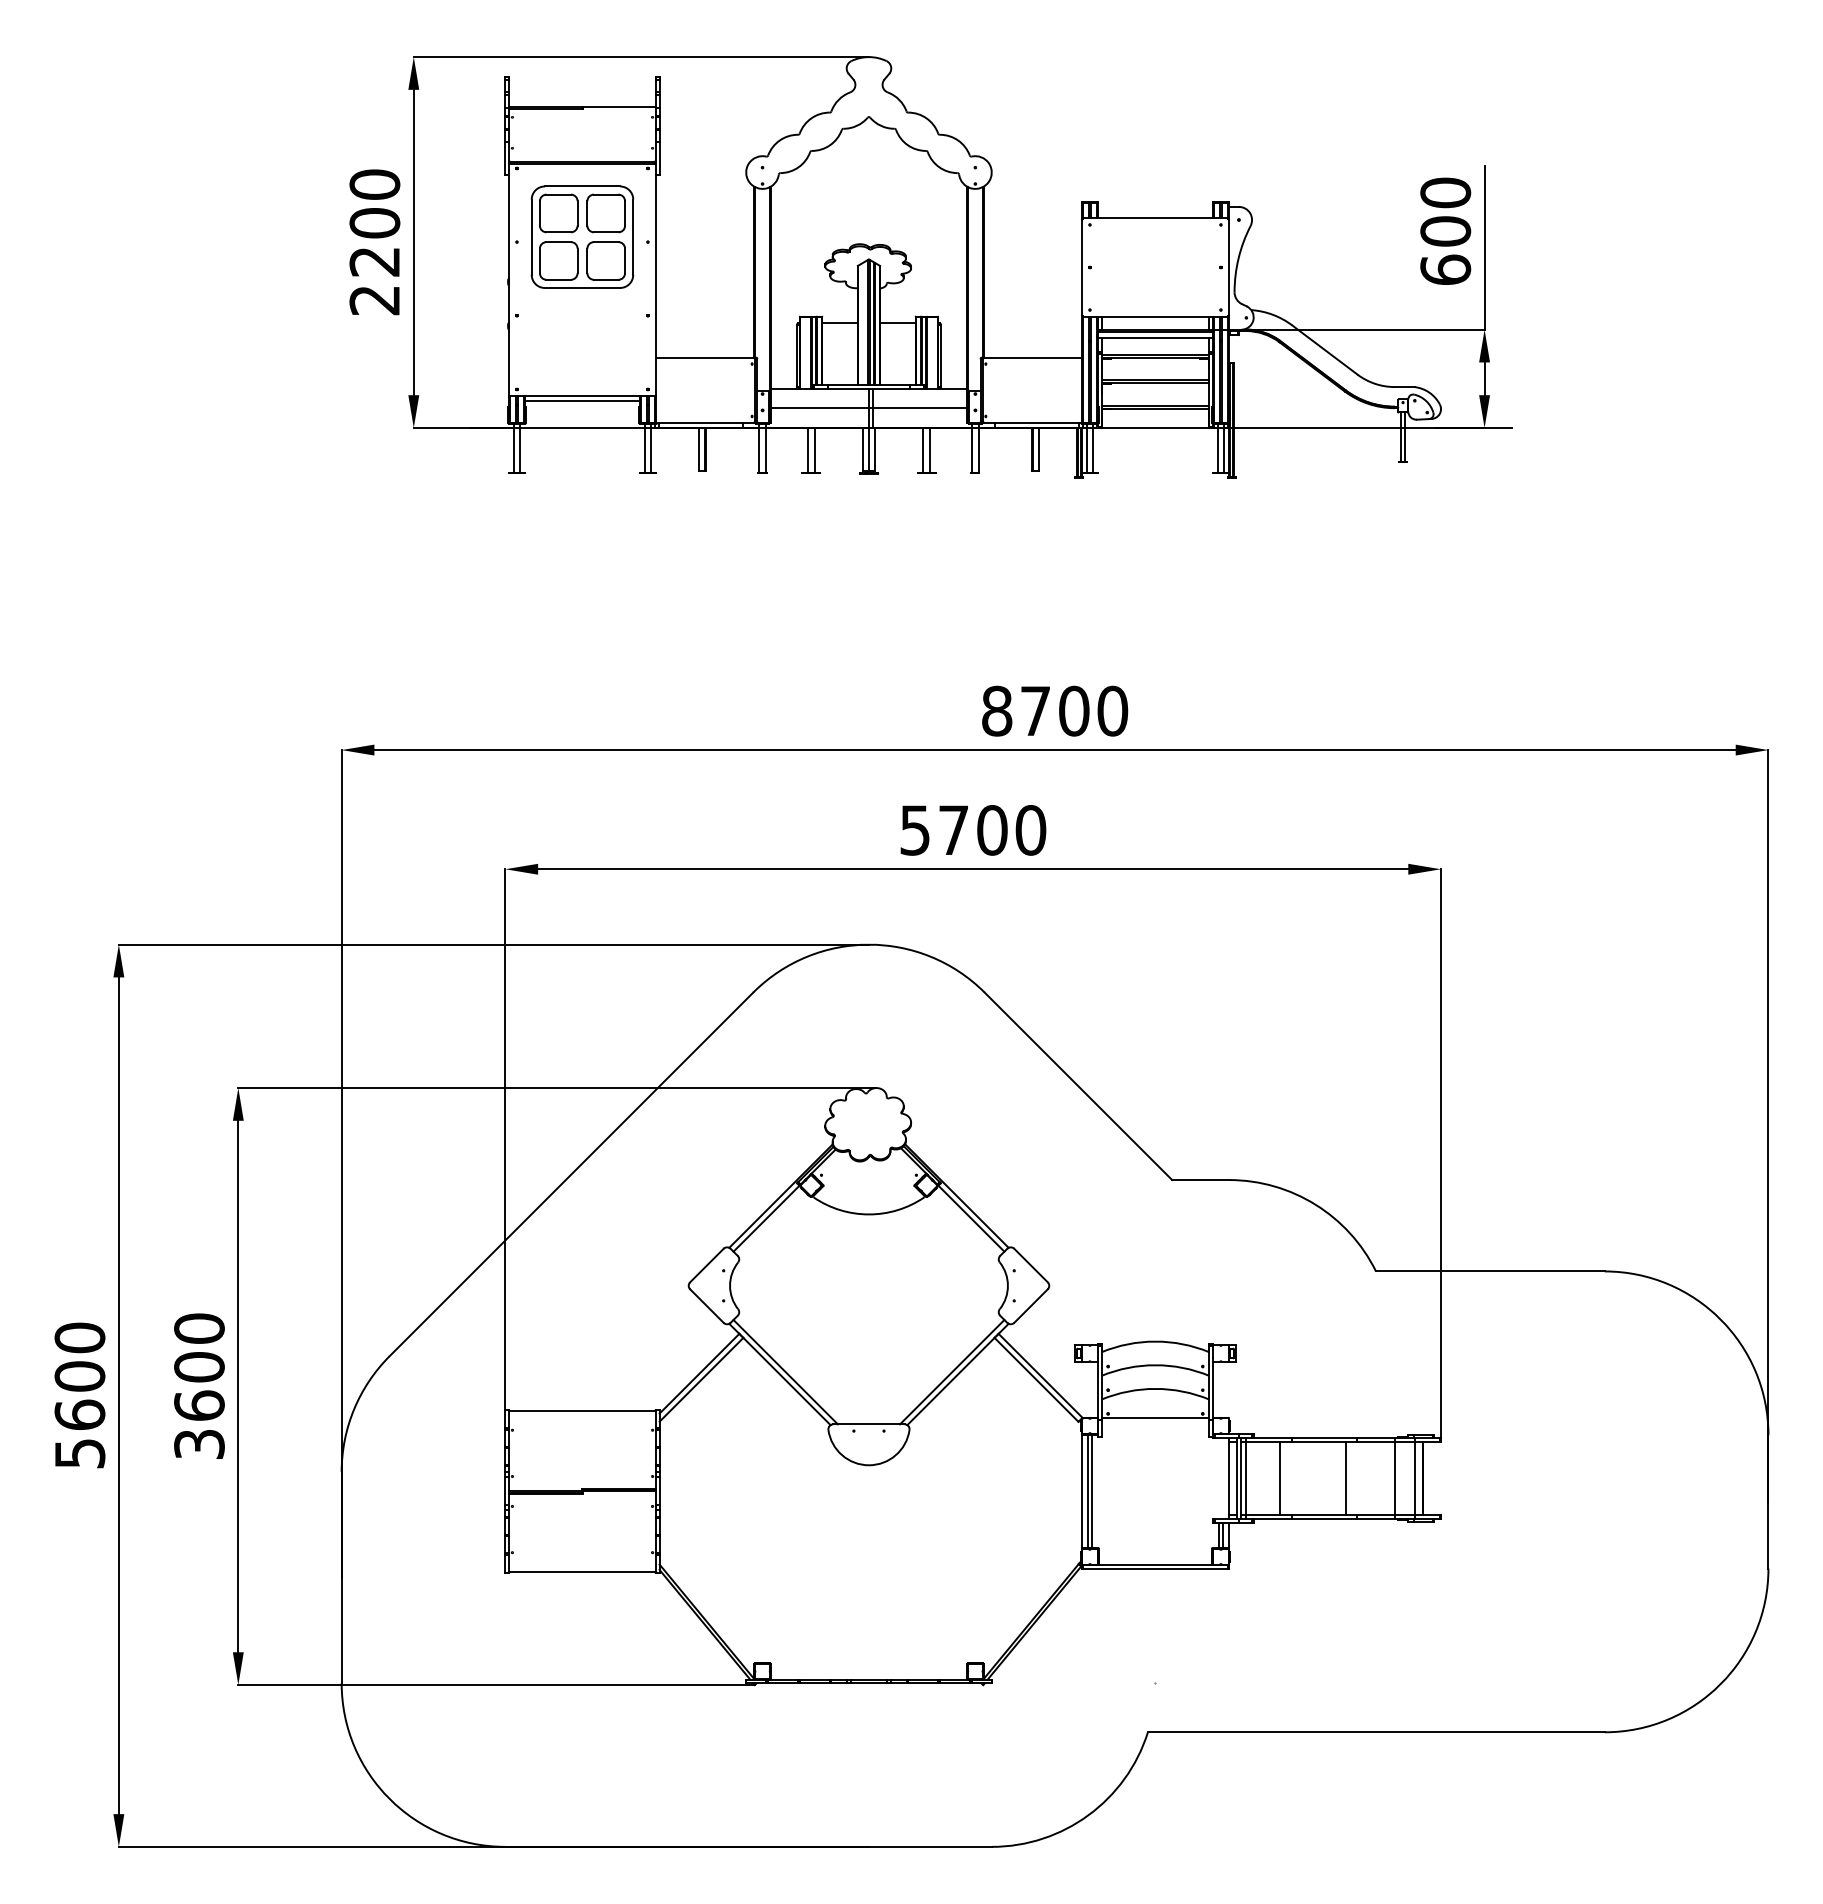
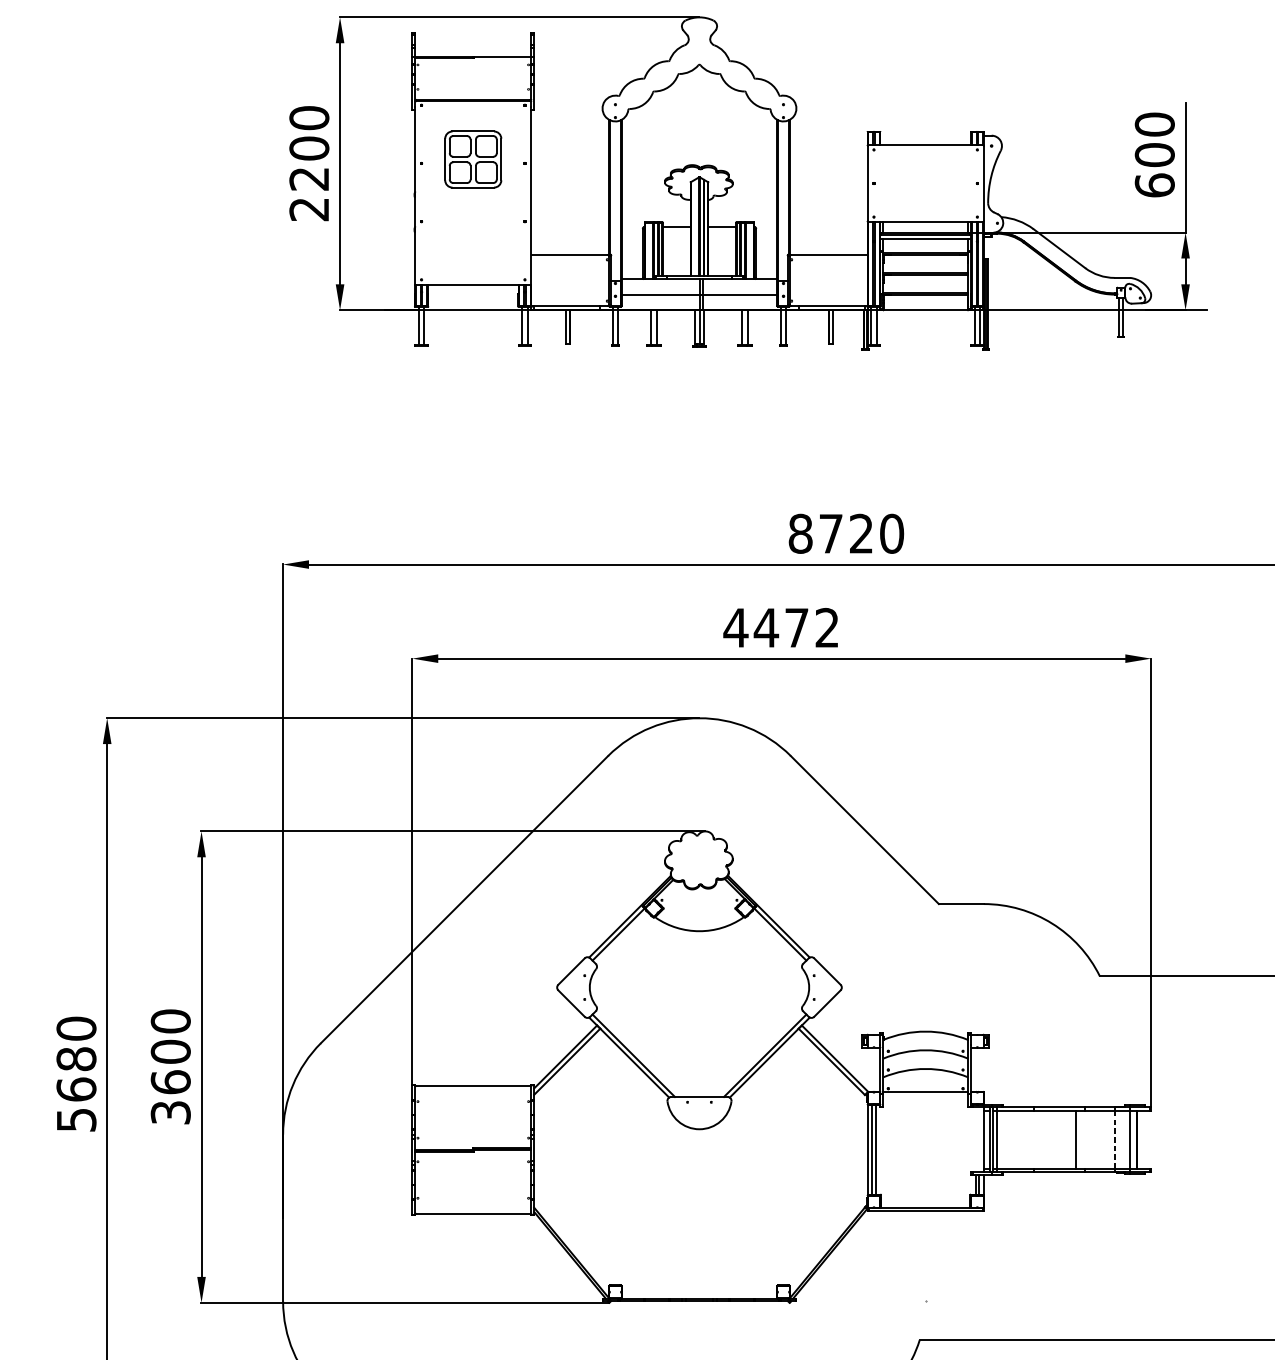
part: (582, 236) -> (473, 159), size x0.7
line: (582, 401) -> (473, 289), removed
text: (1074, 710) -> (861, 533), 8700 -> 8720
text: (972, 830) -> (781, 628), 5700 -> 4472
text: (79, 1376) -> (76, 1059), 5600 -> 5680
line: (1280, 1478) -> (1024, 1139), removed
line: (1394, 1478) -> (1114, 1139), solid -> dashed

